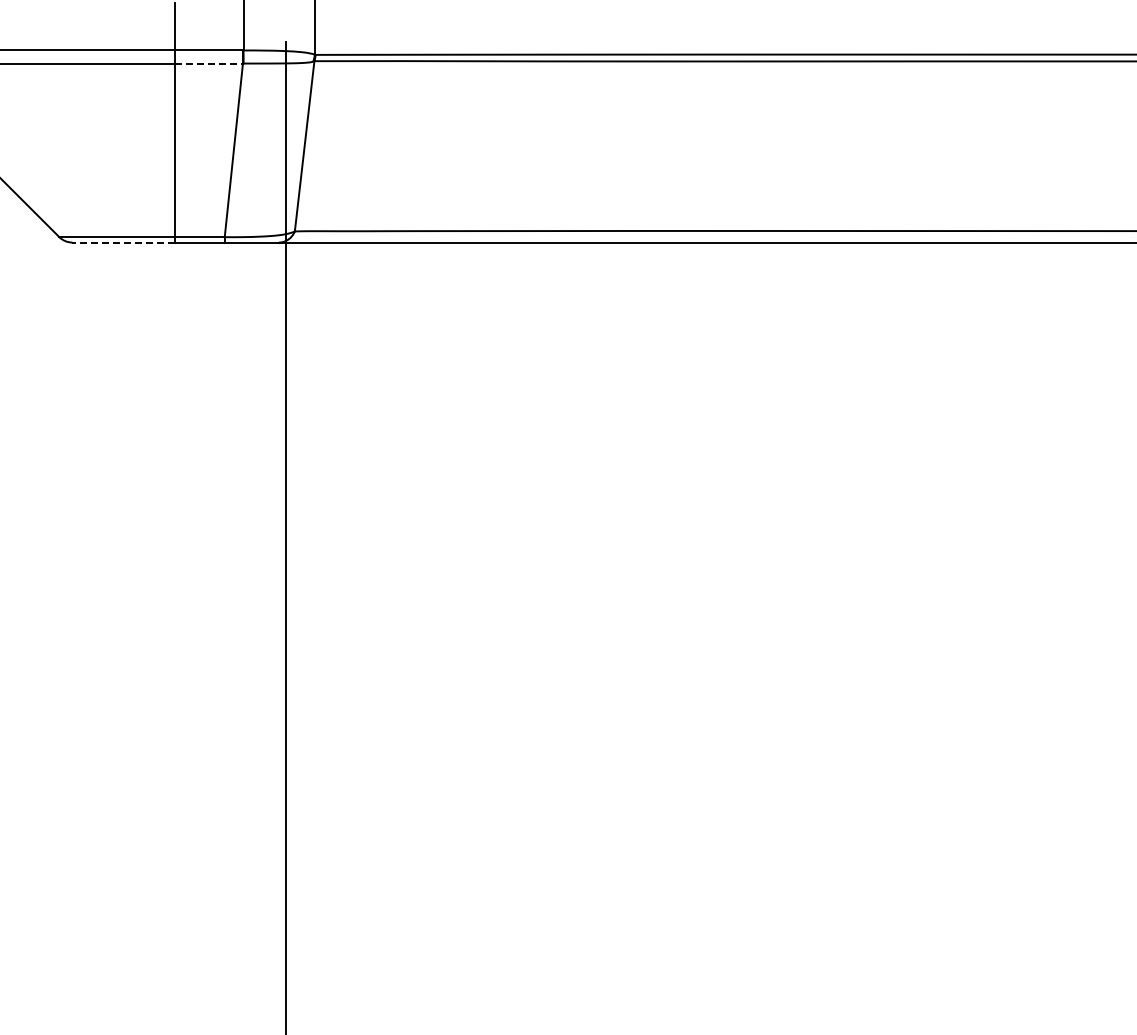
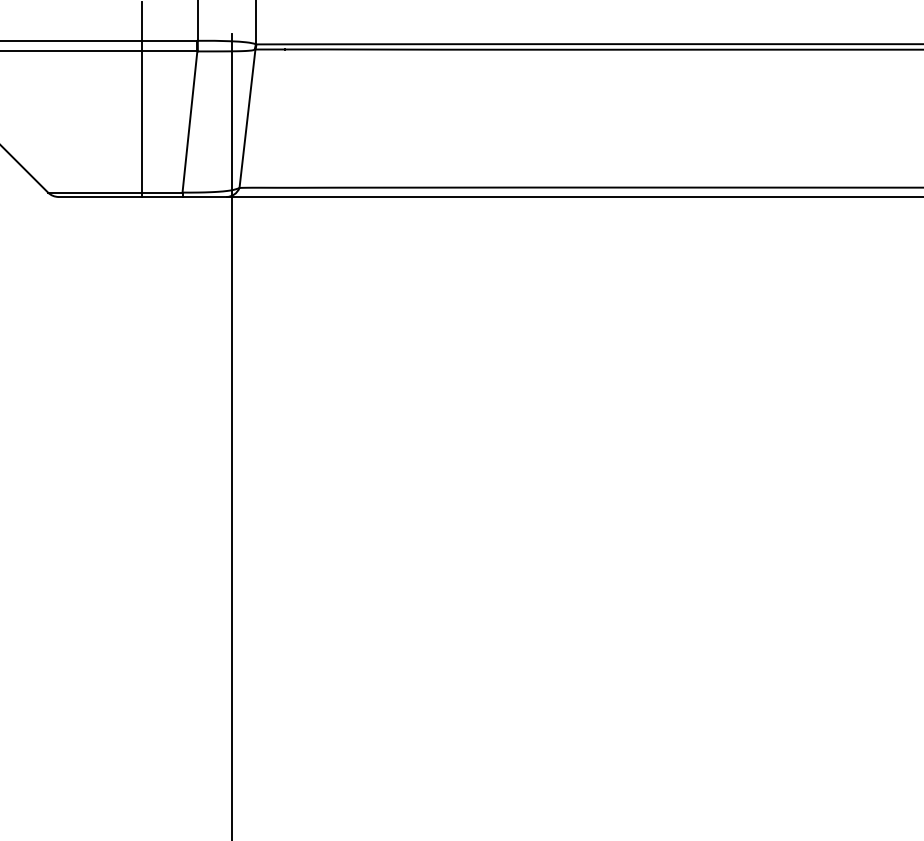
line: (209, 63) -> (170, 51), dashed -> solid
line: (123, 242) -> (100, 196), dashed -> solid

